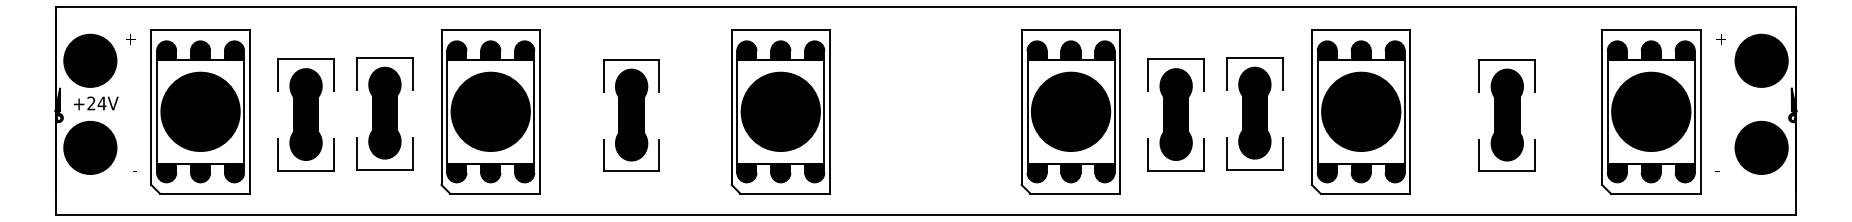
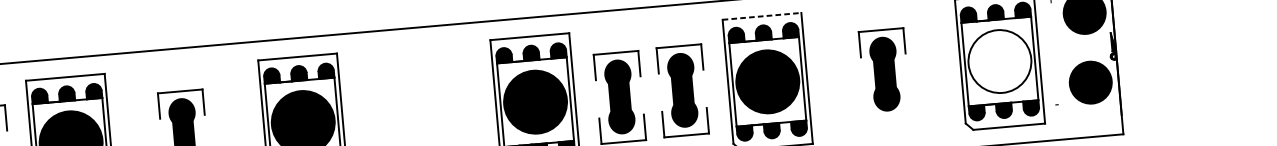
line: (1361, 30) -> (762, 16), solid -> dashed
fill: (1651, 111) -> (1000, 61), removed
part: (1506, 170) -> (888, 118), removed

